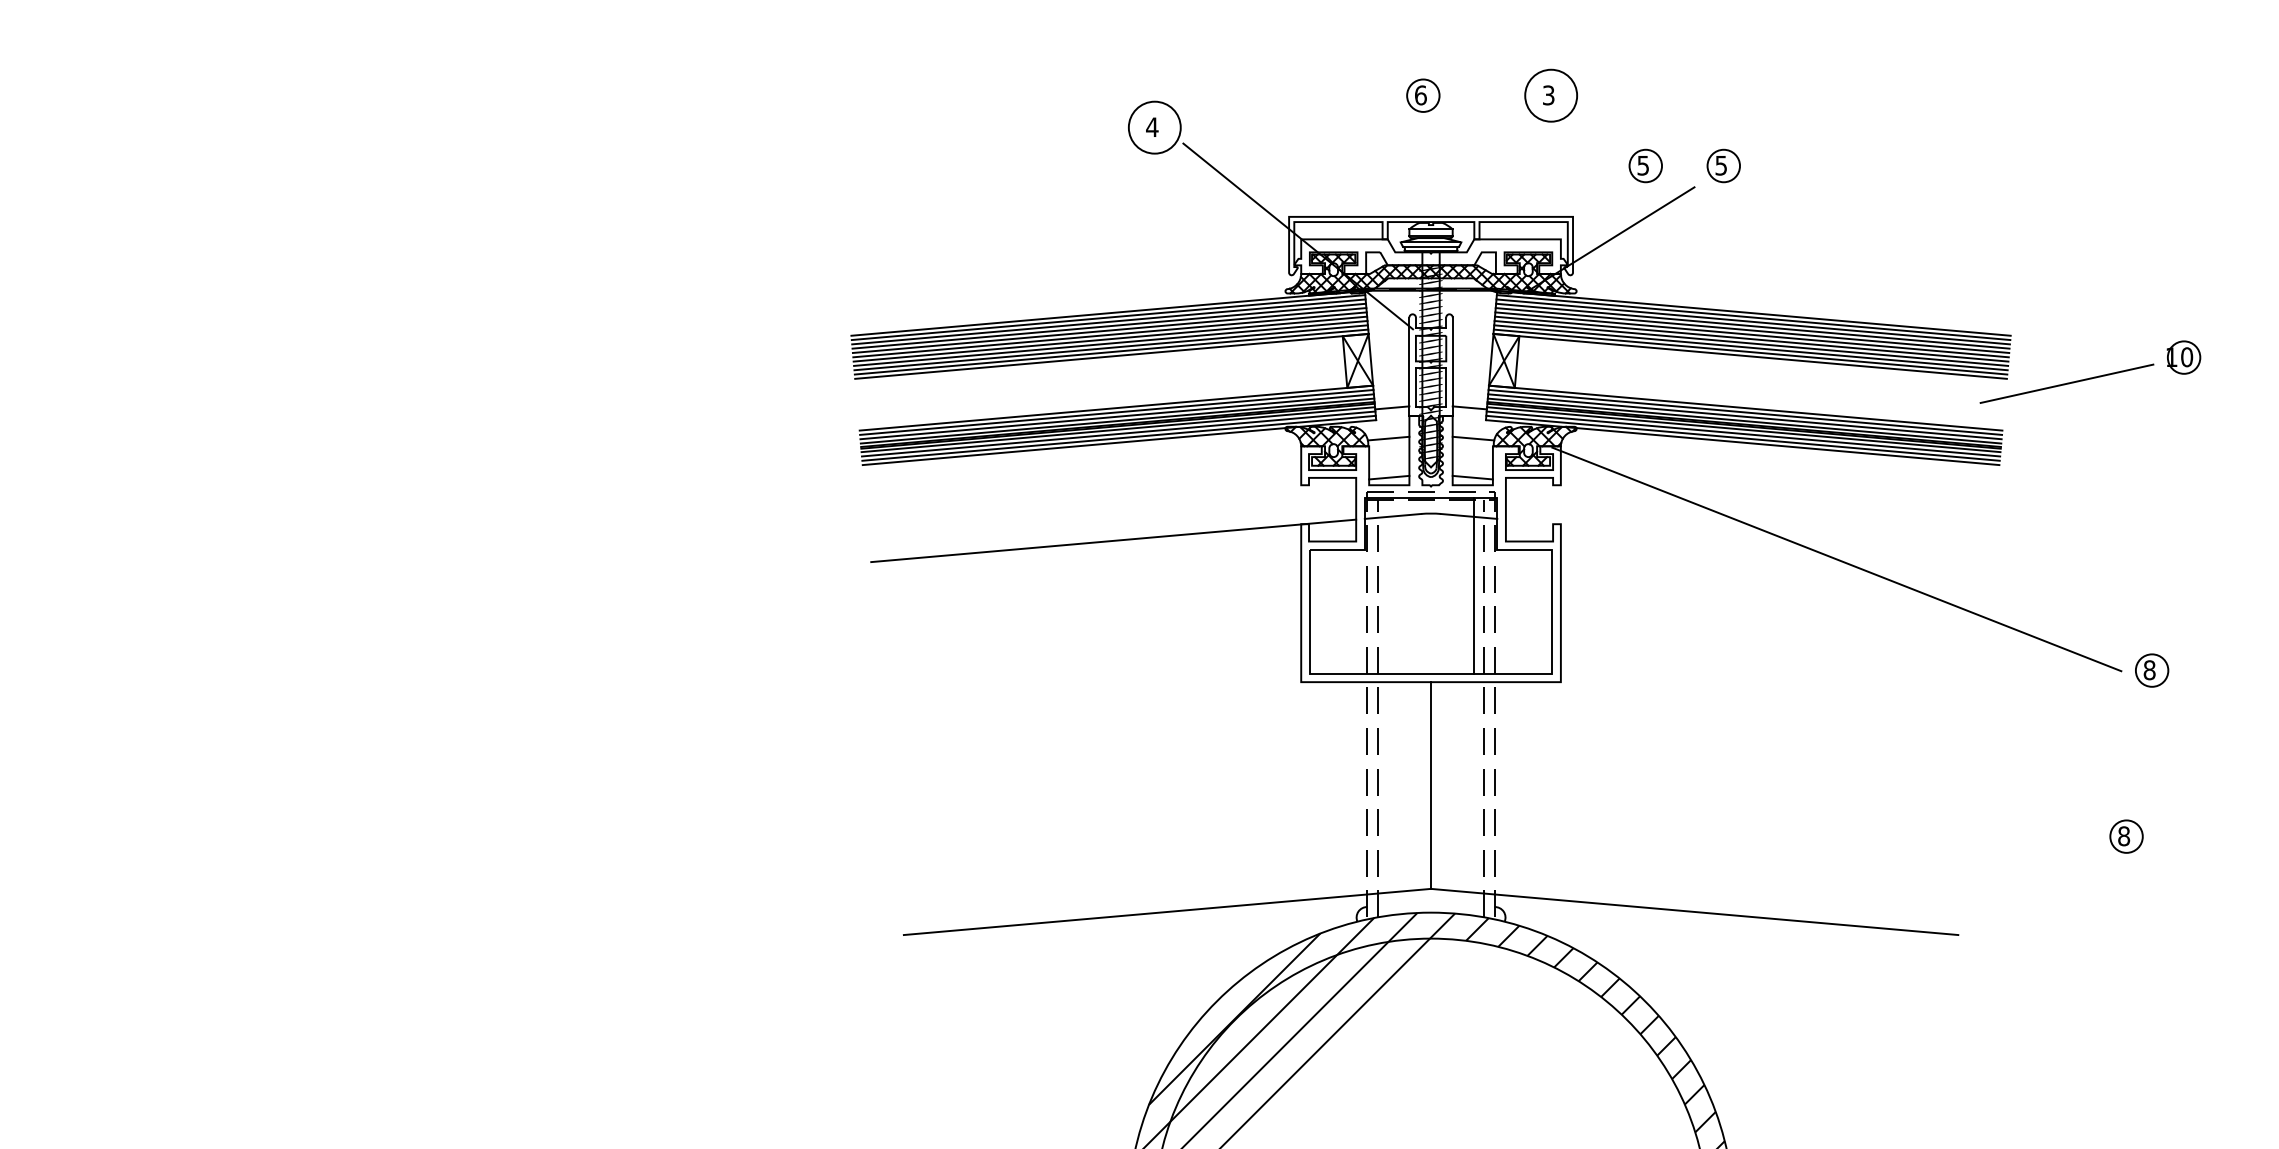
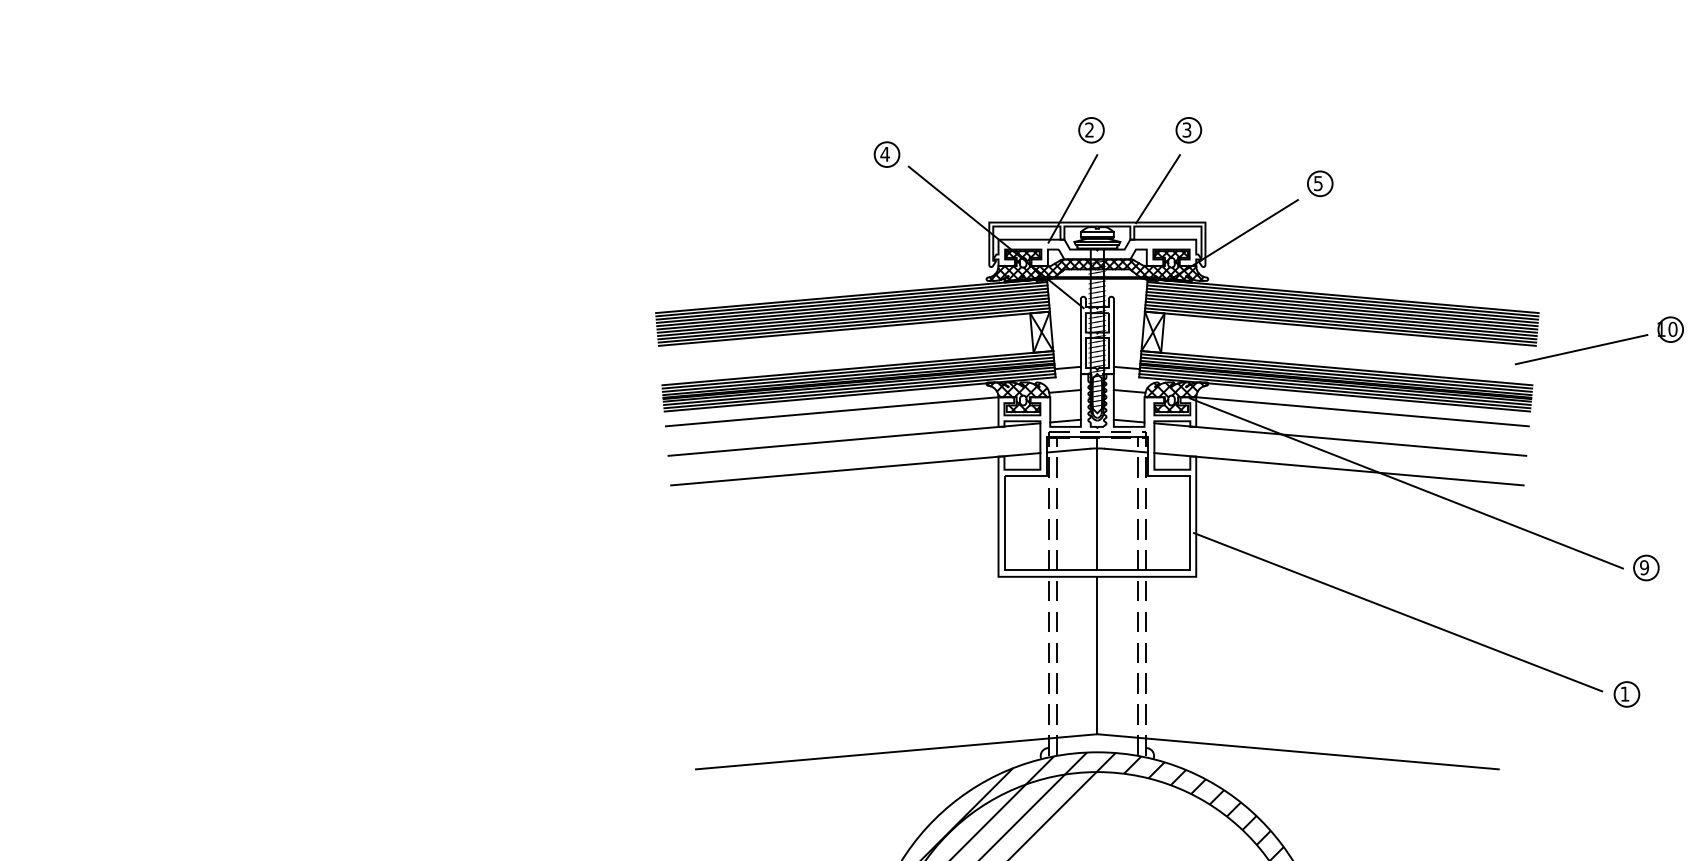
text: (1420, 95) -> (1089, 130), 6 -> 2
circle: (1550, 95) -> (1188, 130), size x0.62
circle: (1154, 127) -> (886, 154), size x0.62
part: (1645, 165) -> (1260, 183), removed
line: (1510, 172) -> (1157, 188), added
line: (1398, 185) -> (1072, 198), added
line: (1082, 465) -> (831, 411), added
line: (1778, 465) -> (1361, 411), added
line: (1111, 501) -> (854, 439), added
line: (1749, 501) -> (1339, 439), added
line: (1747, 540) -> (1338, 468), added
line: (1474, 585) -> (1097, 503), moved
text: (2149, 670) -> (1644, 567), 8 -> 9
line: (1825, 728) -> (1397, 612), added
text: (2124, 836) -> (1625, 694), 8 -> 1

